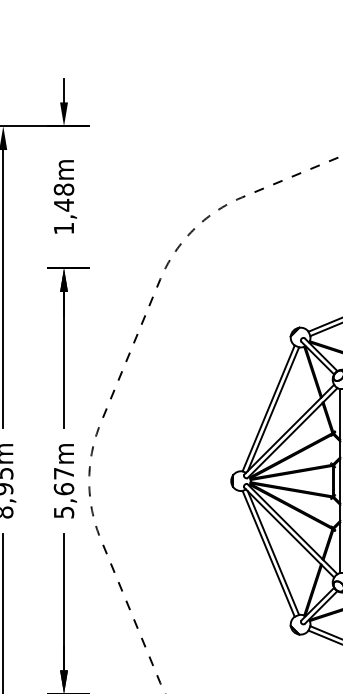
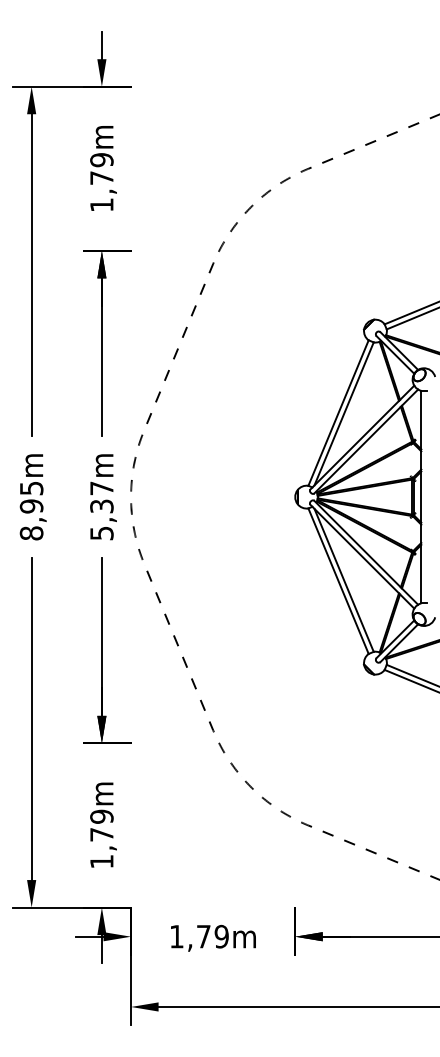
text: (63, 197) -> (101, 169), 1,48m -> 1,79m
text: (63, 489) -> (101, 506), 5,67m -> 5,37m

